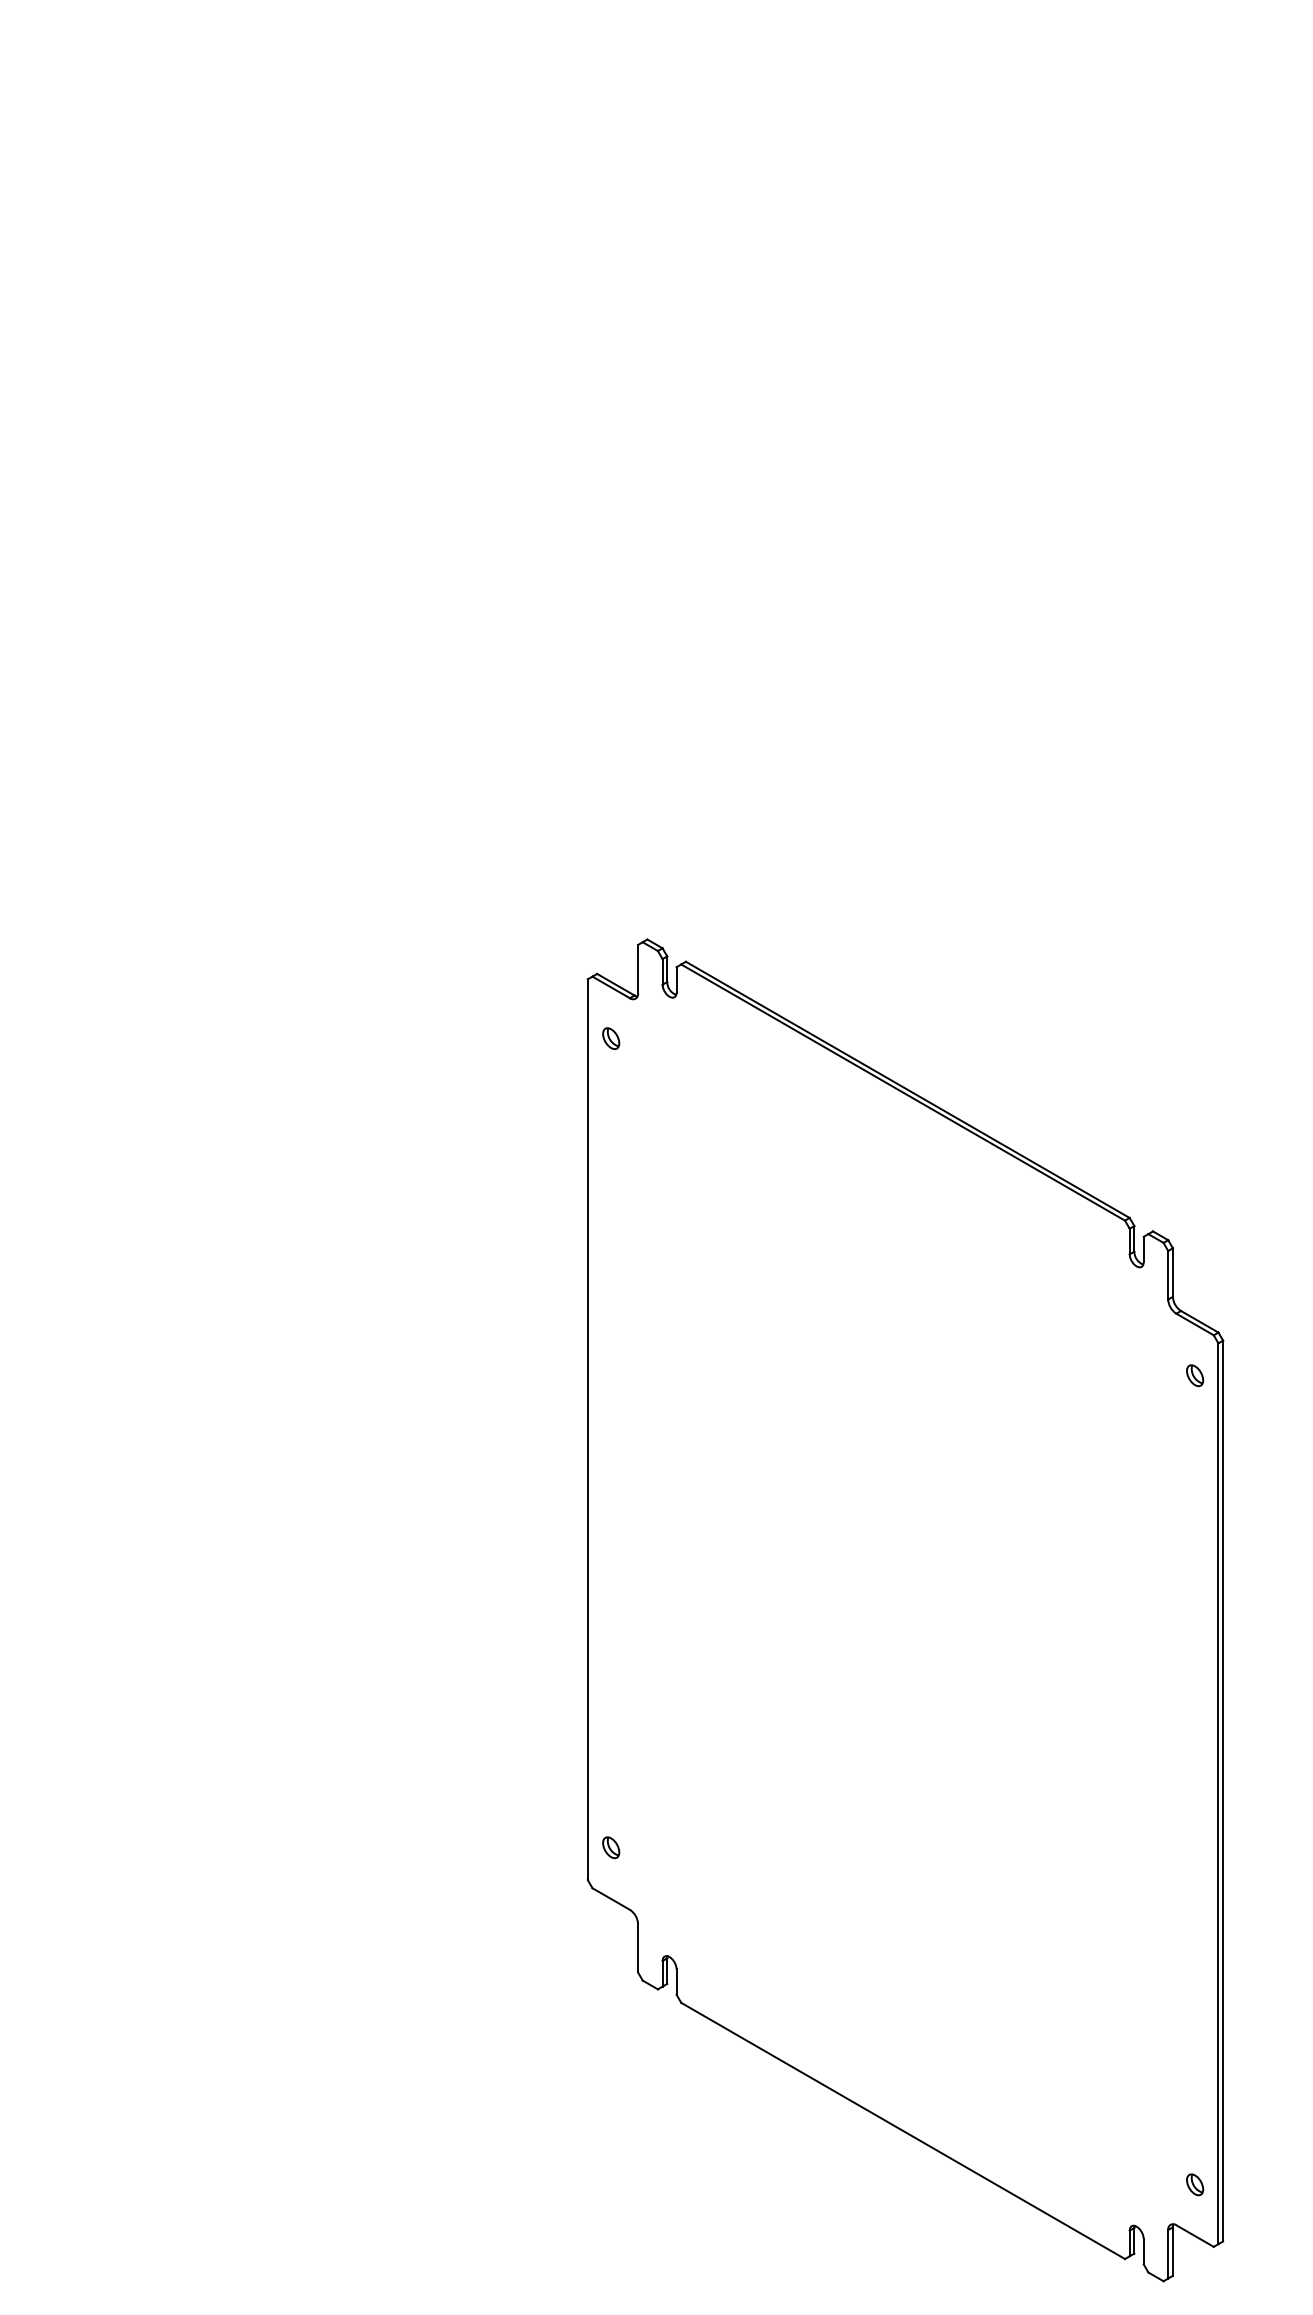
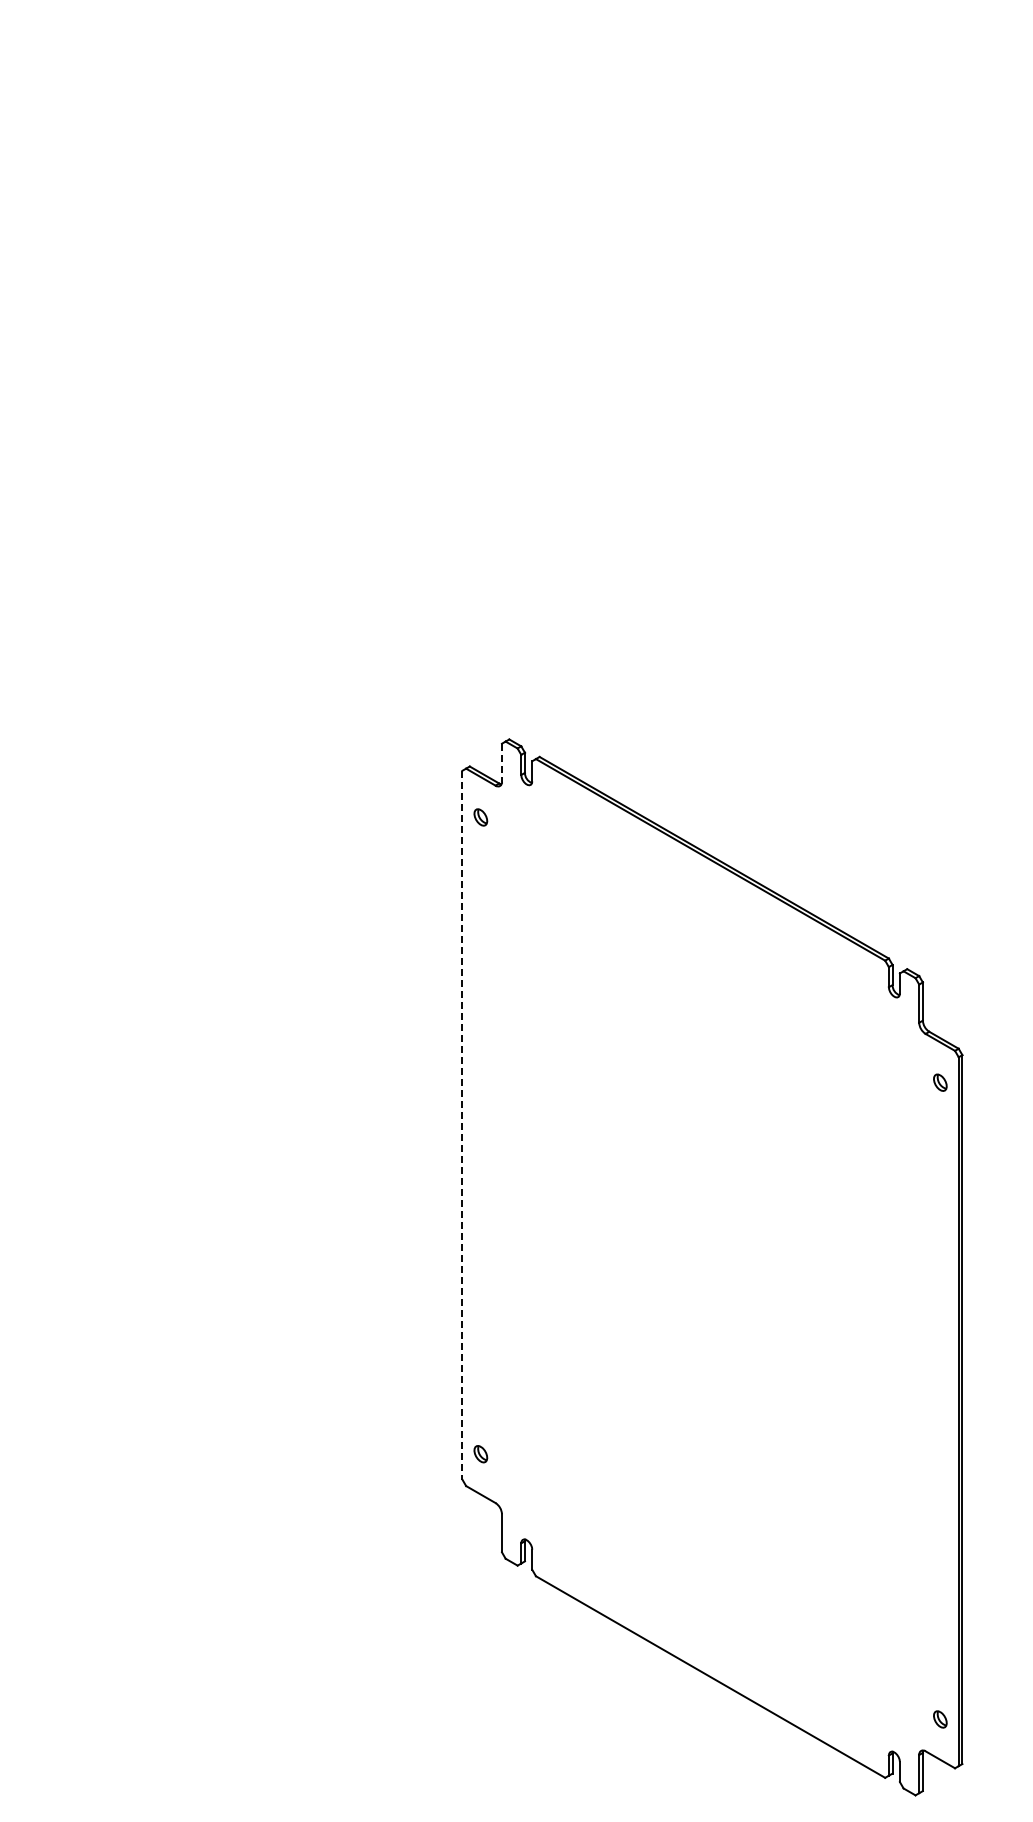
line: (637, 970) -> (501, 763), solid -> dashed
line: (587, 1430) -> (462, 1125), solid -> dashed

